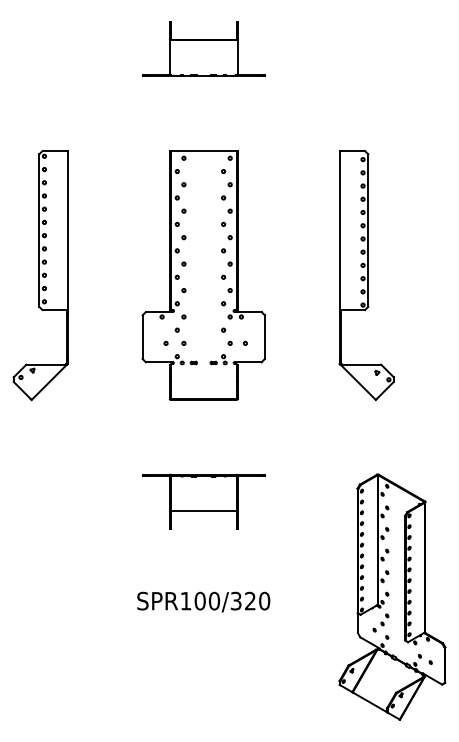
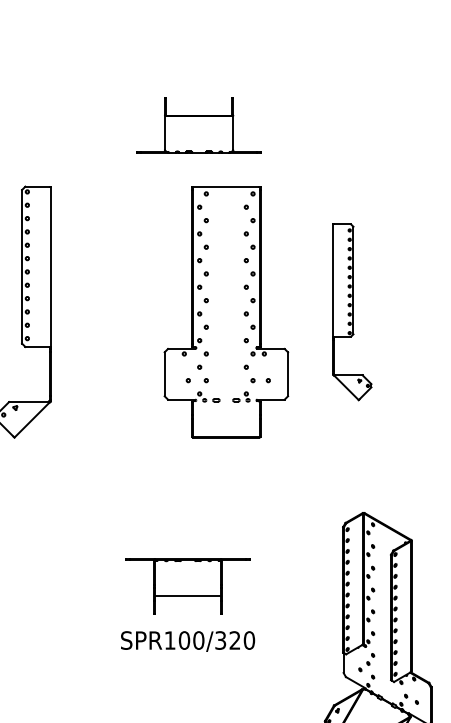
part: (203, 48) -> (198, 124), moved
part: (203, 275) -> (226, 312), moved
part: (366, 275) -> (352, 312), size x0.7
part: (203, 501) -> (187, 586), moved

